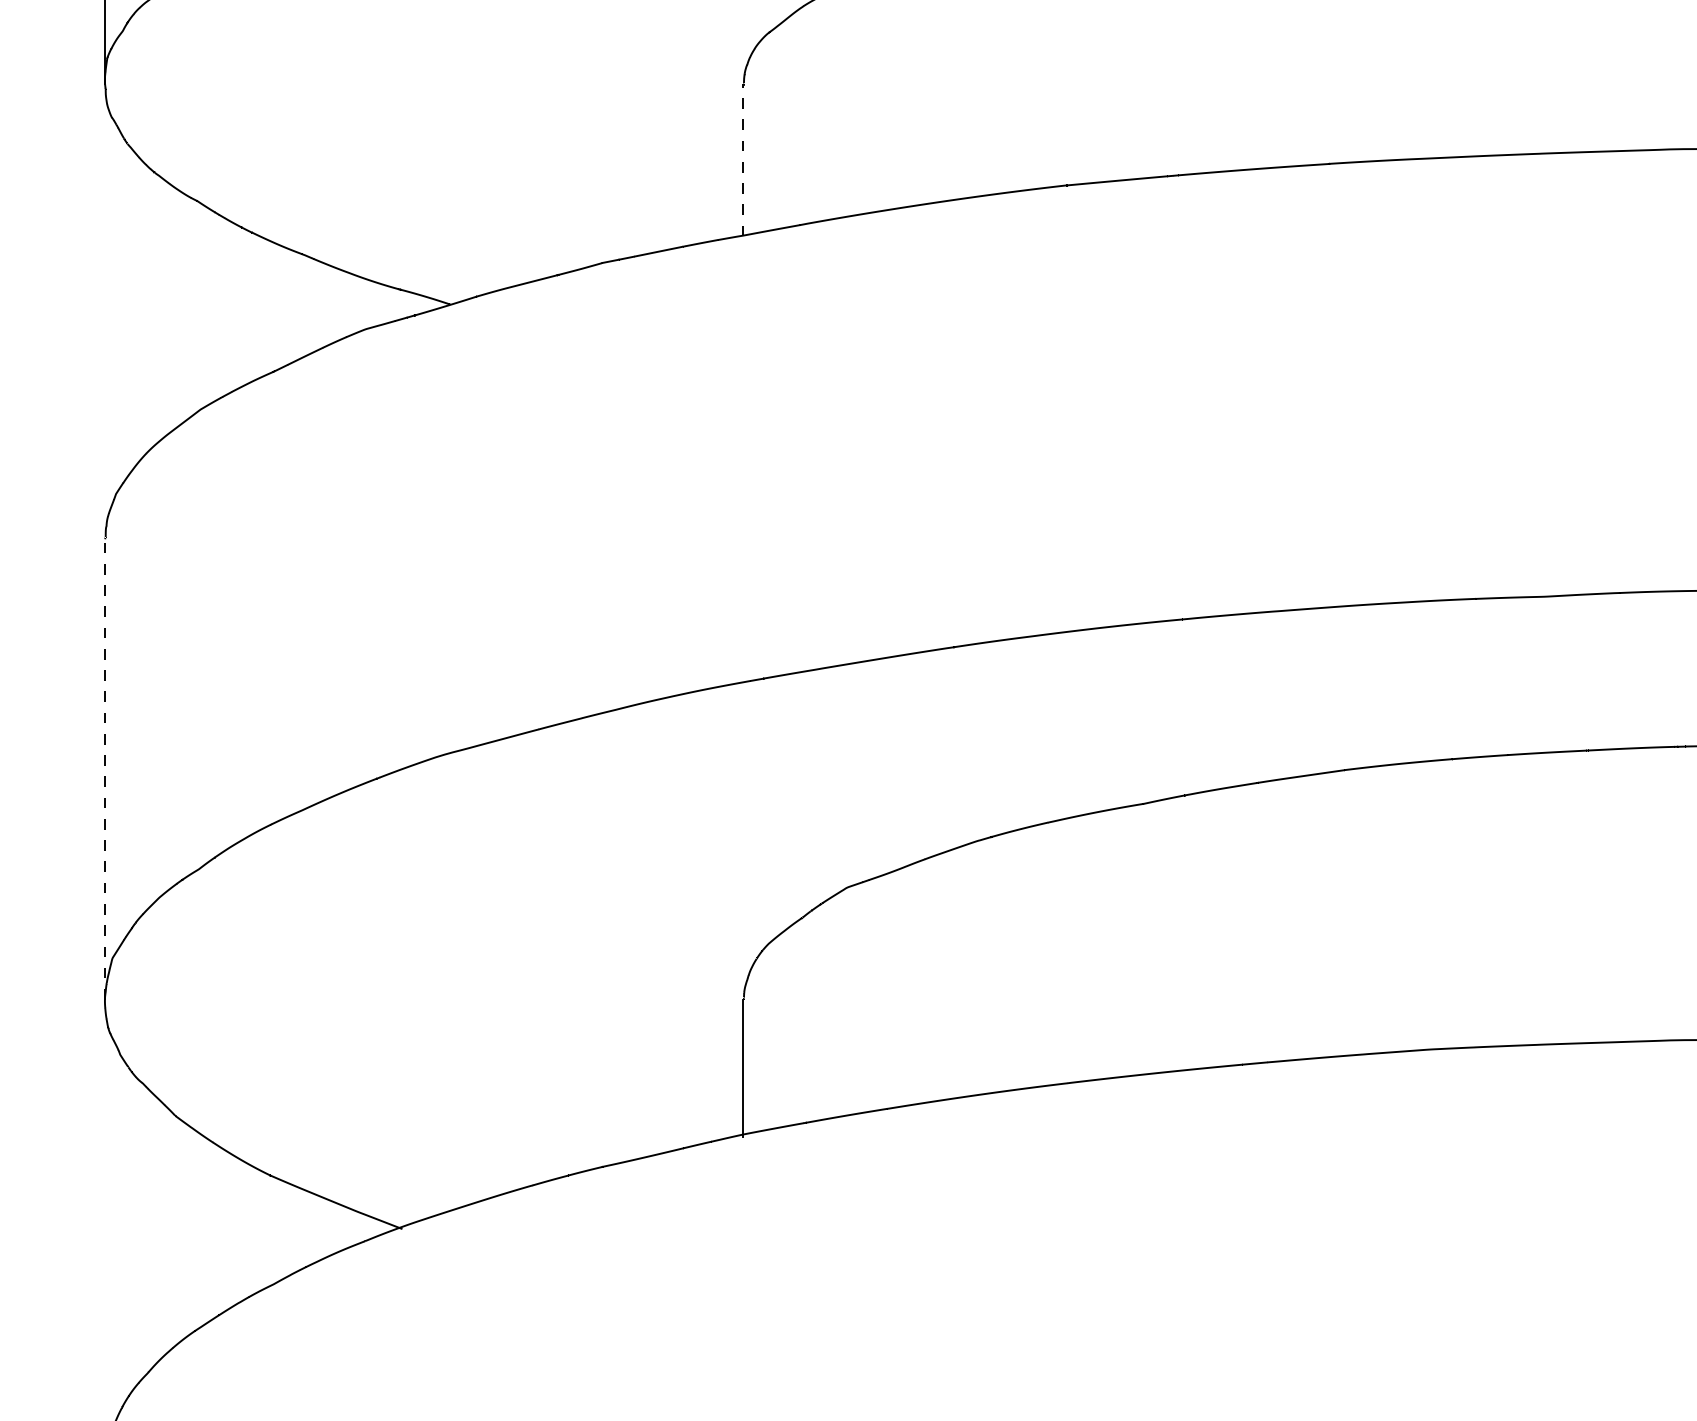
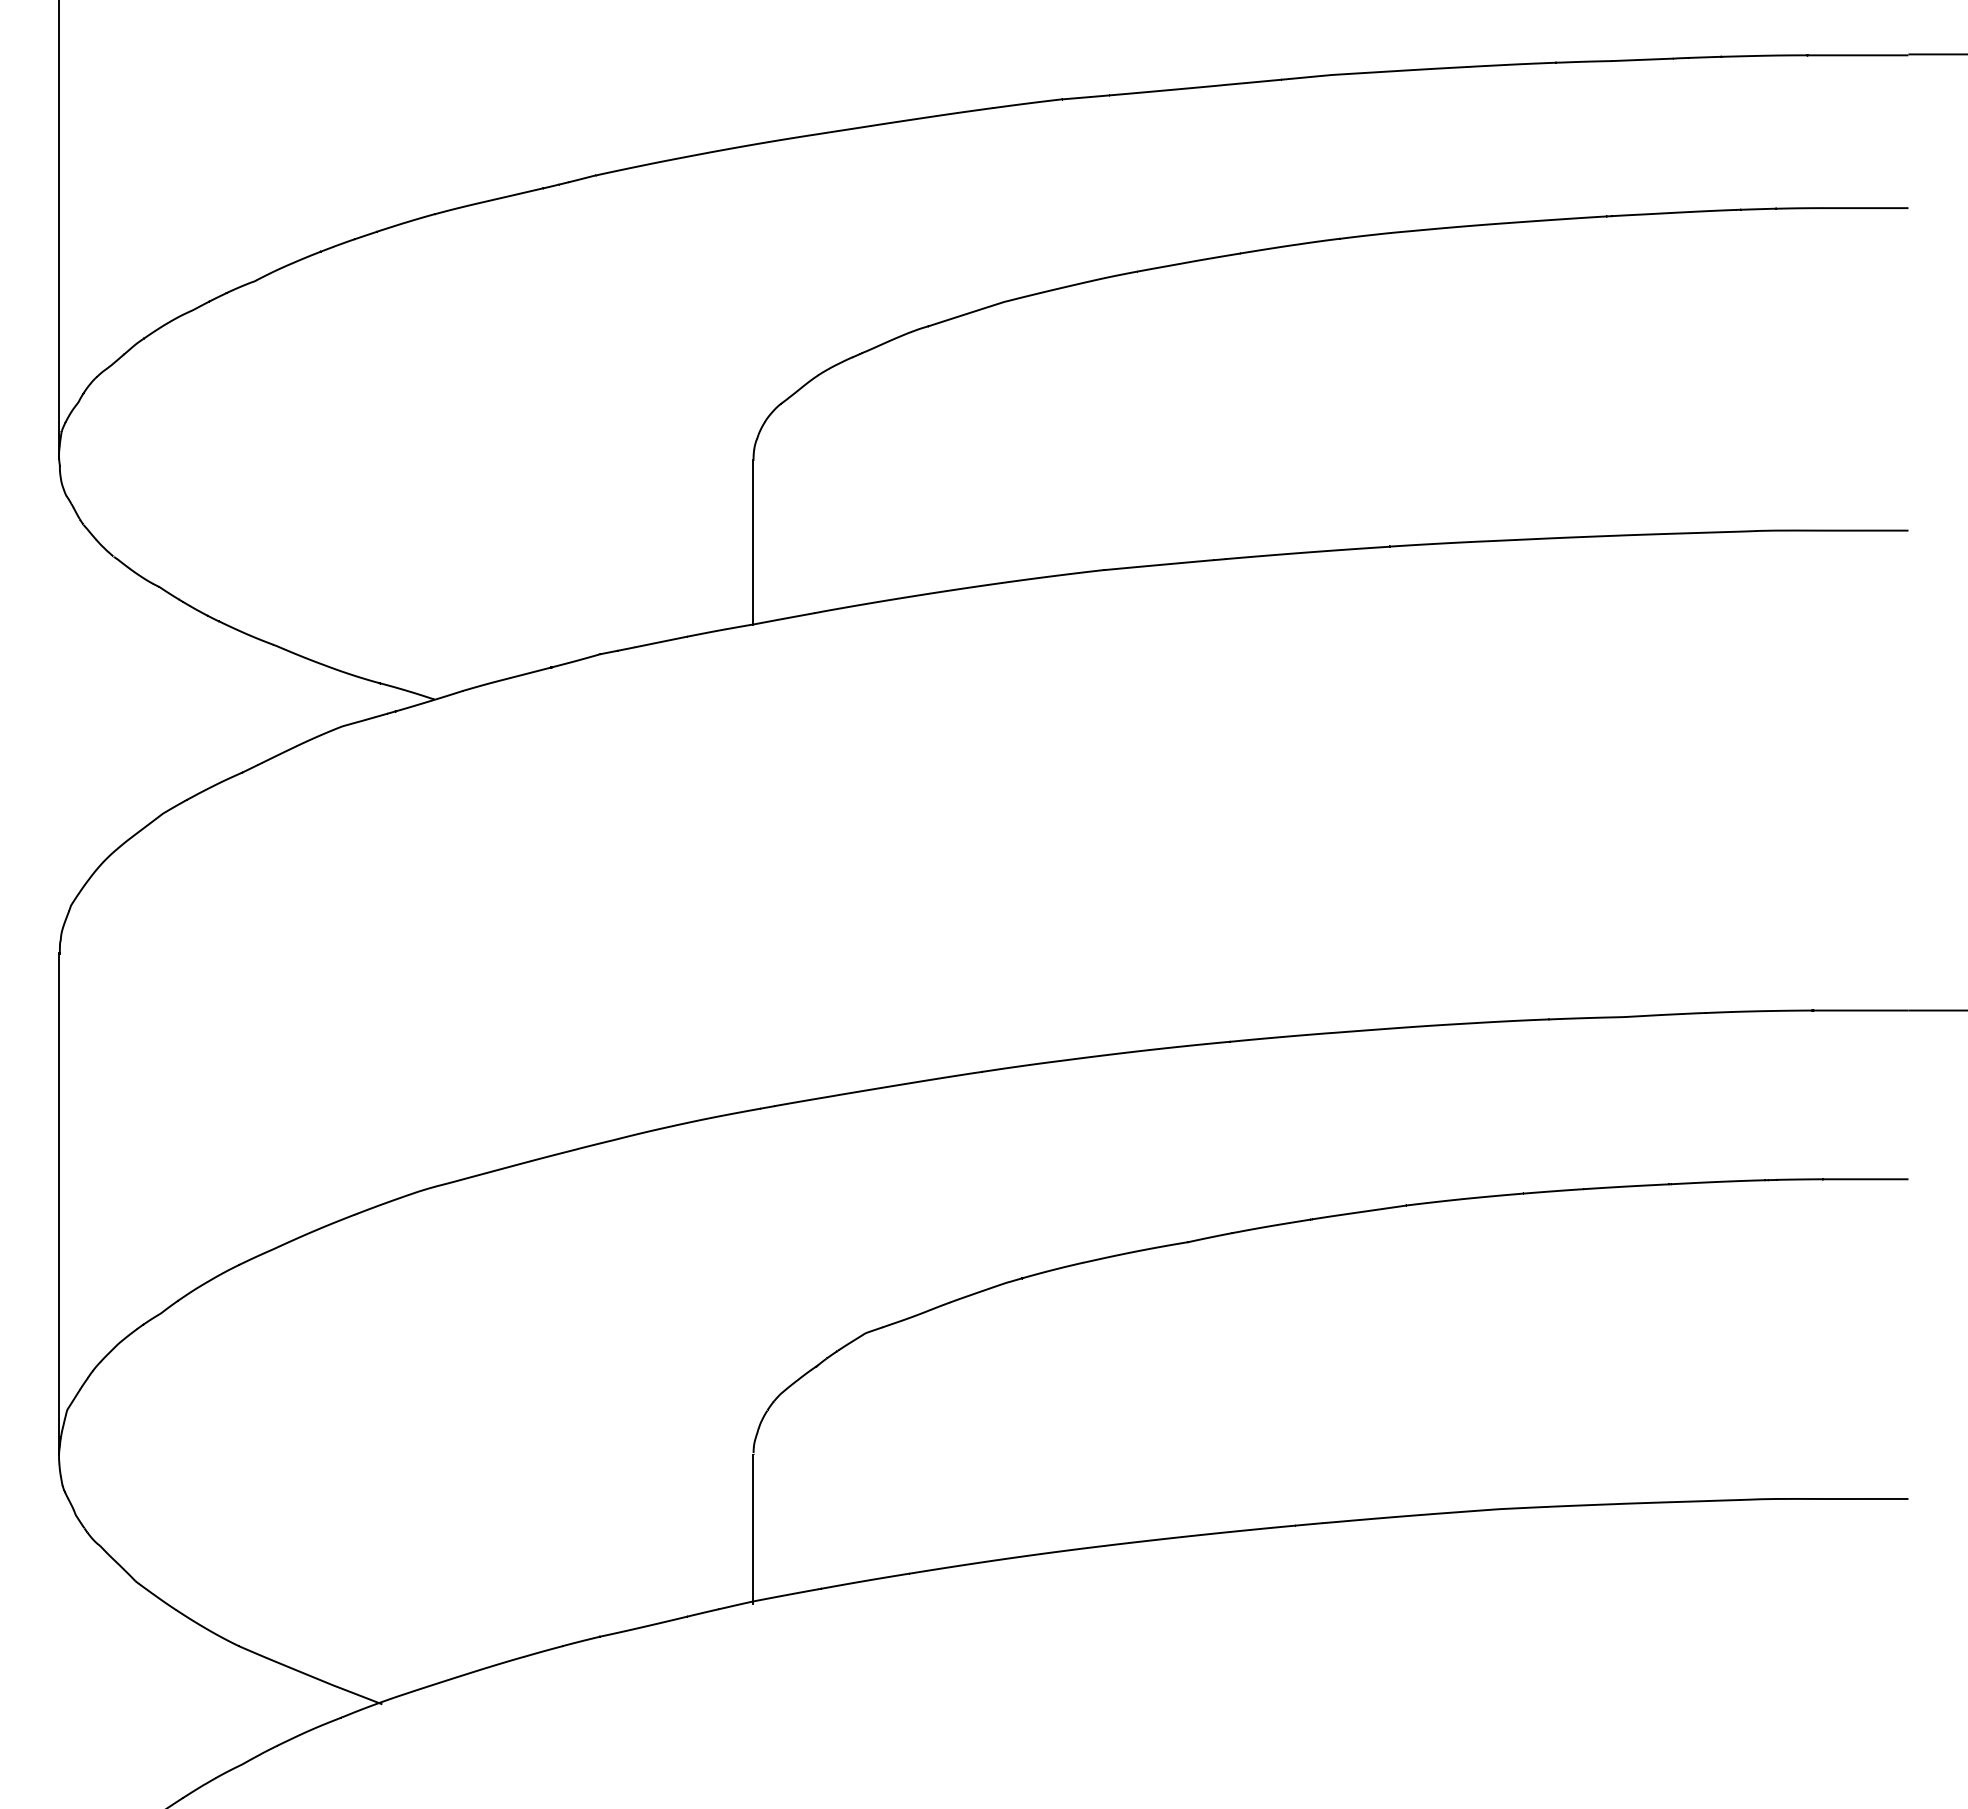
line: (743, 160) -> (752, 542), dashed -> solid
line: (104, 769) -> (58, 1204), dashed -> solid

